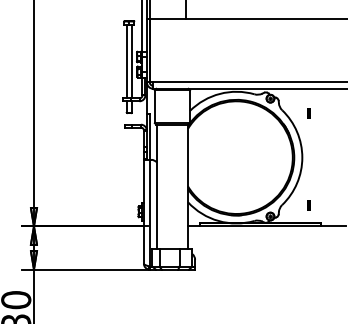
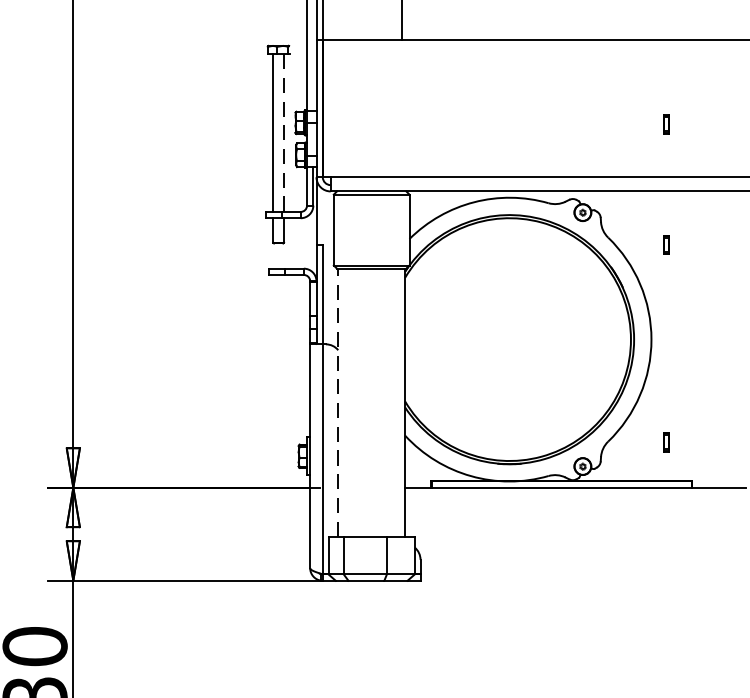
part: (308, 57) -> (664, 123), added
line: (131, 61) -> (283, 132), solid -> dashed
line: (156, 186) -> (337, 401), solid -> dashed

